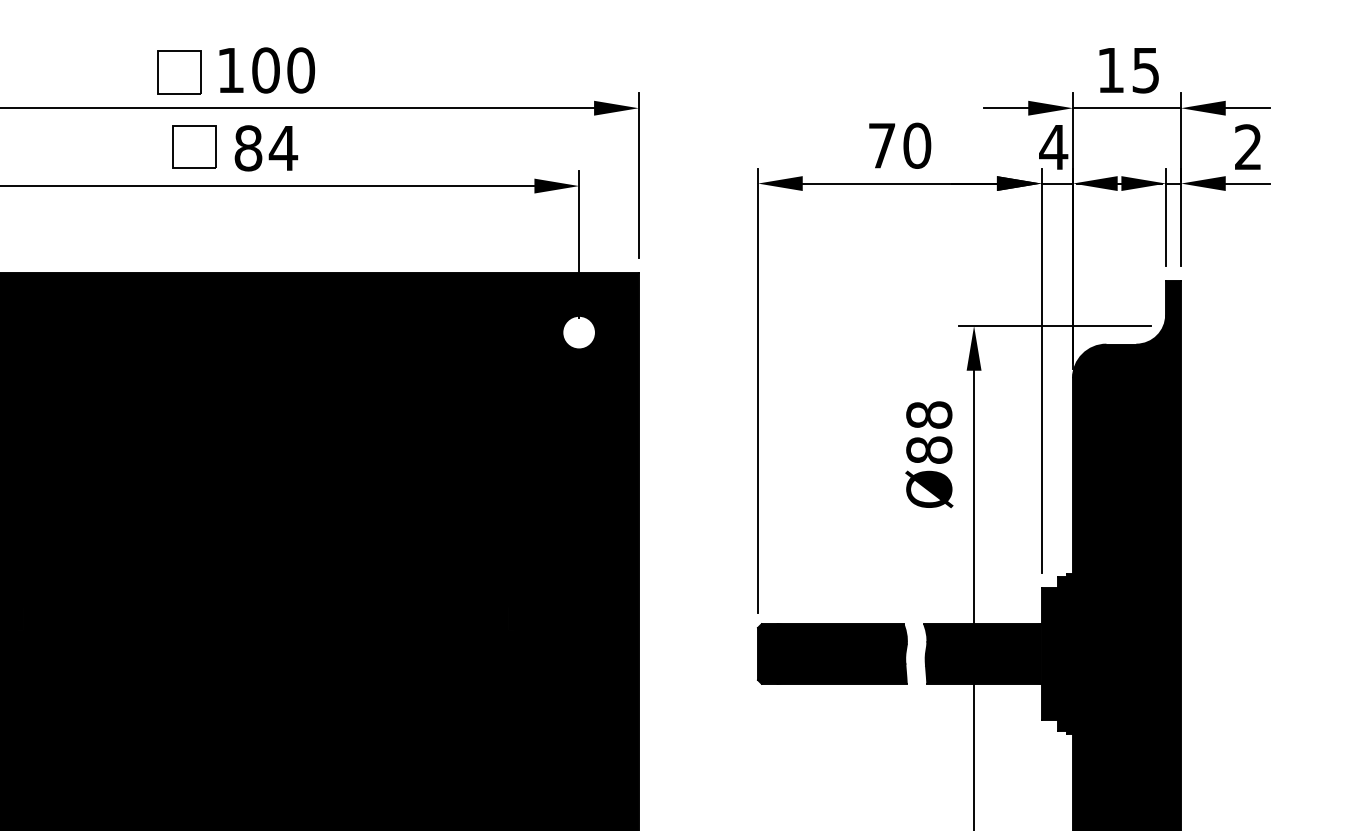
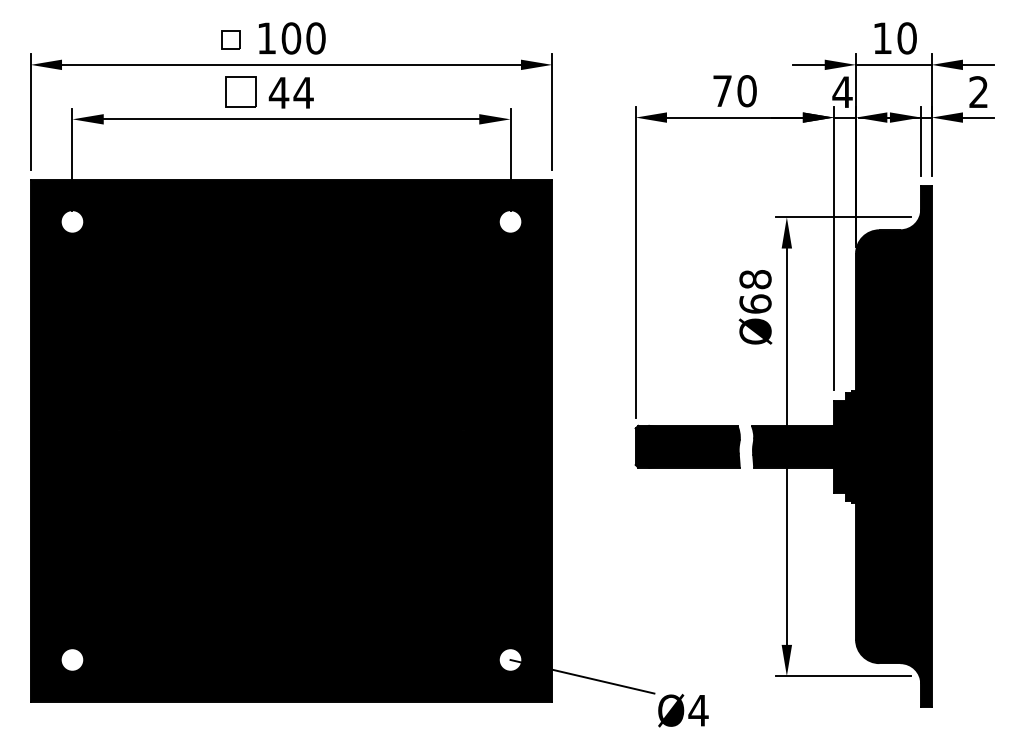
text: (1145, 70) -> (906, 38), 15 -> 10
part: (178, 71) -> (230, 39), size x0.6
text: (247, 147) -> (278, 92), 84 -> 44
text: (929, 449) -> (755, 303), Ø88 -> Ø68

